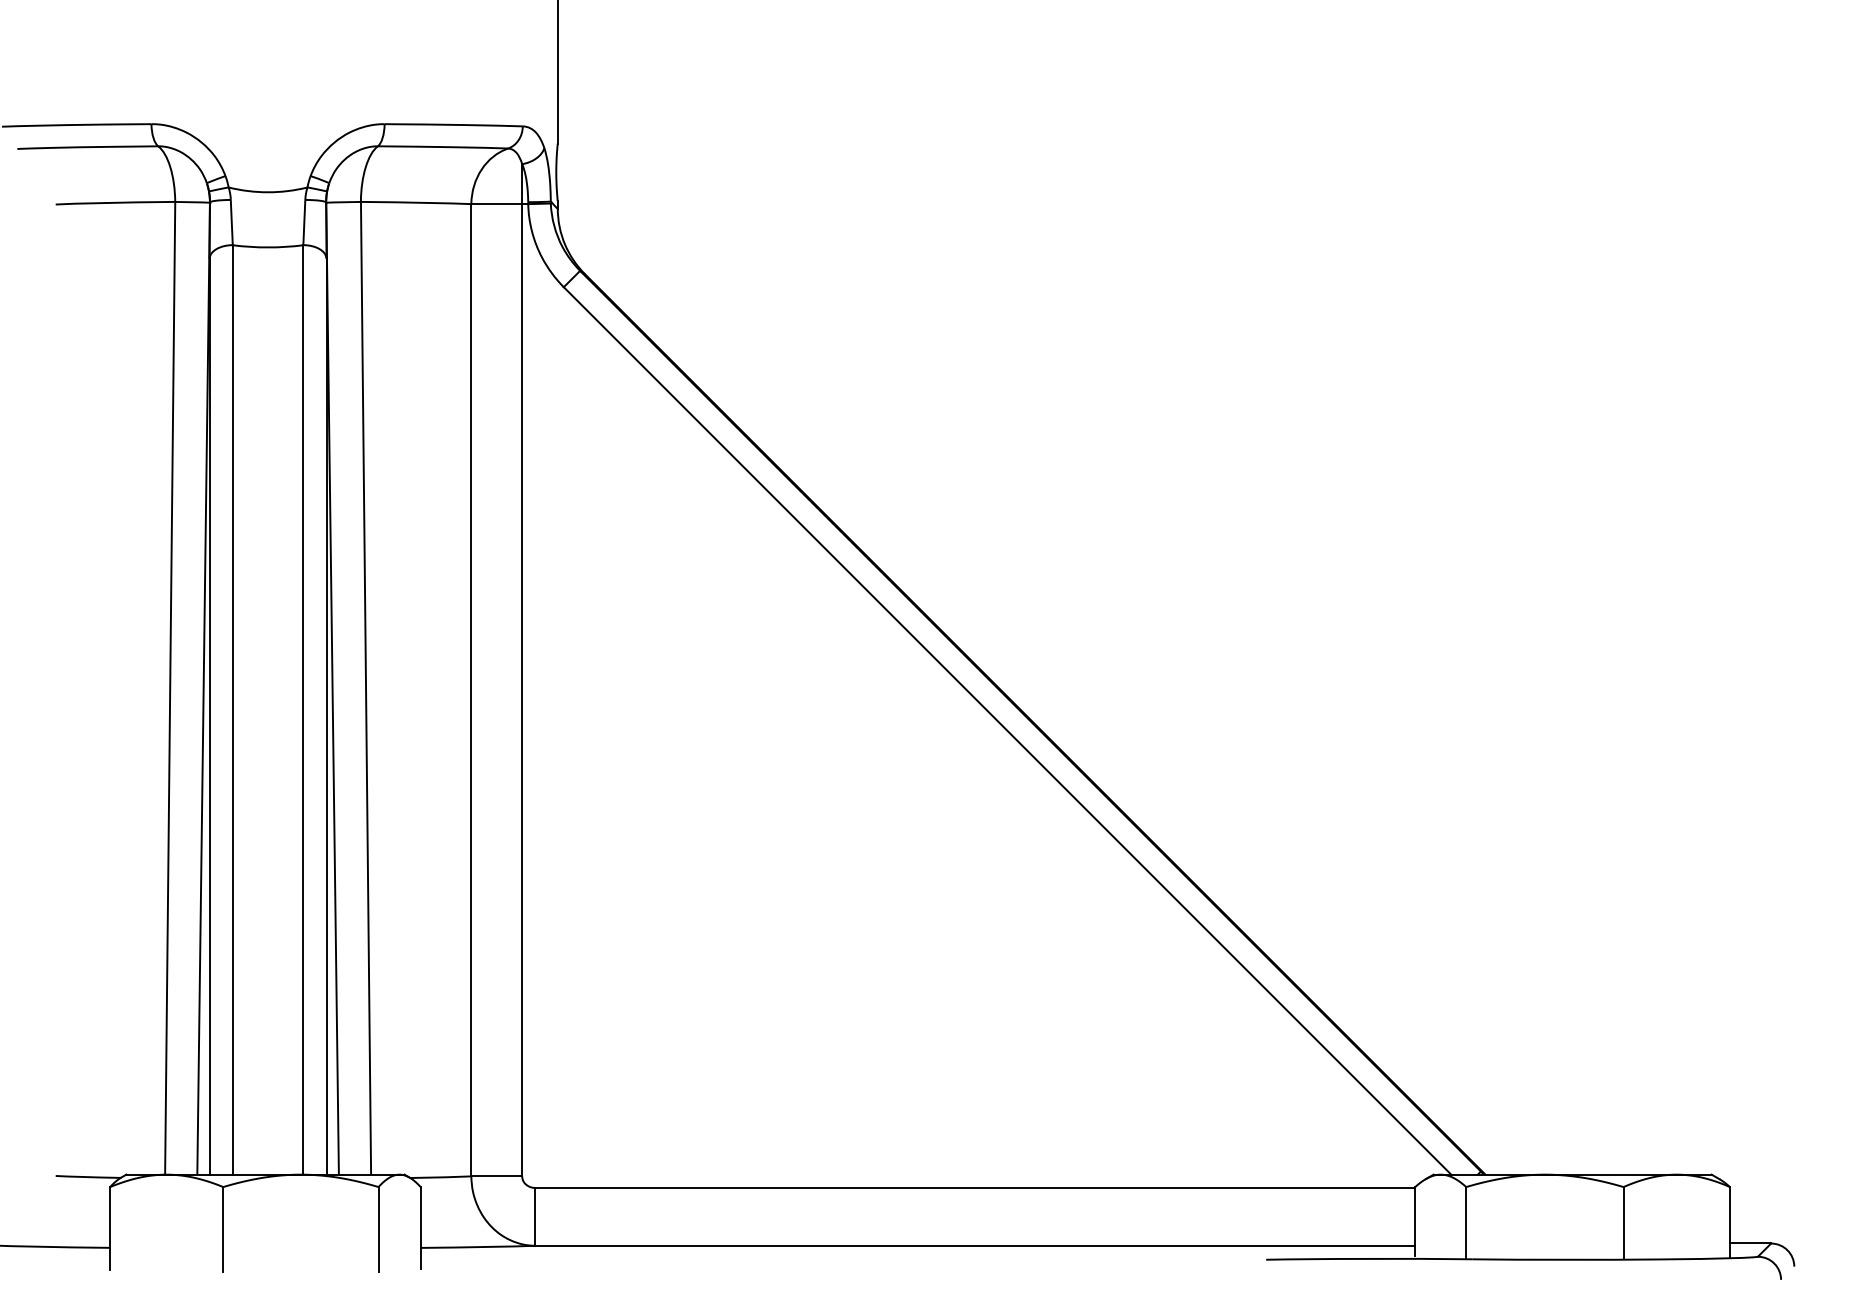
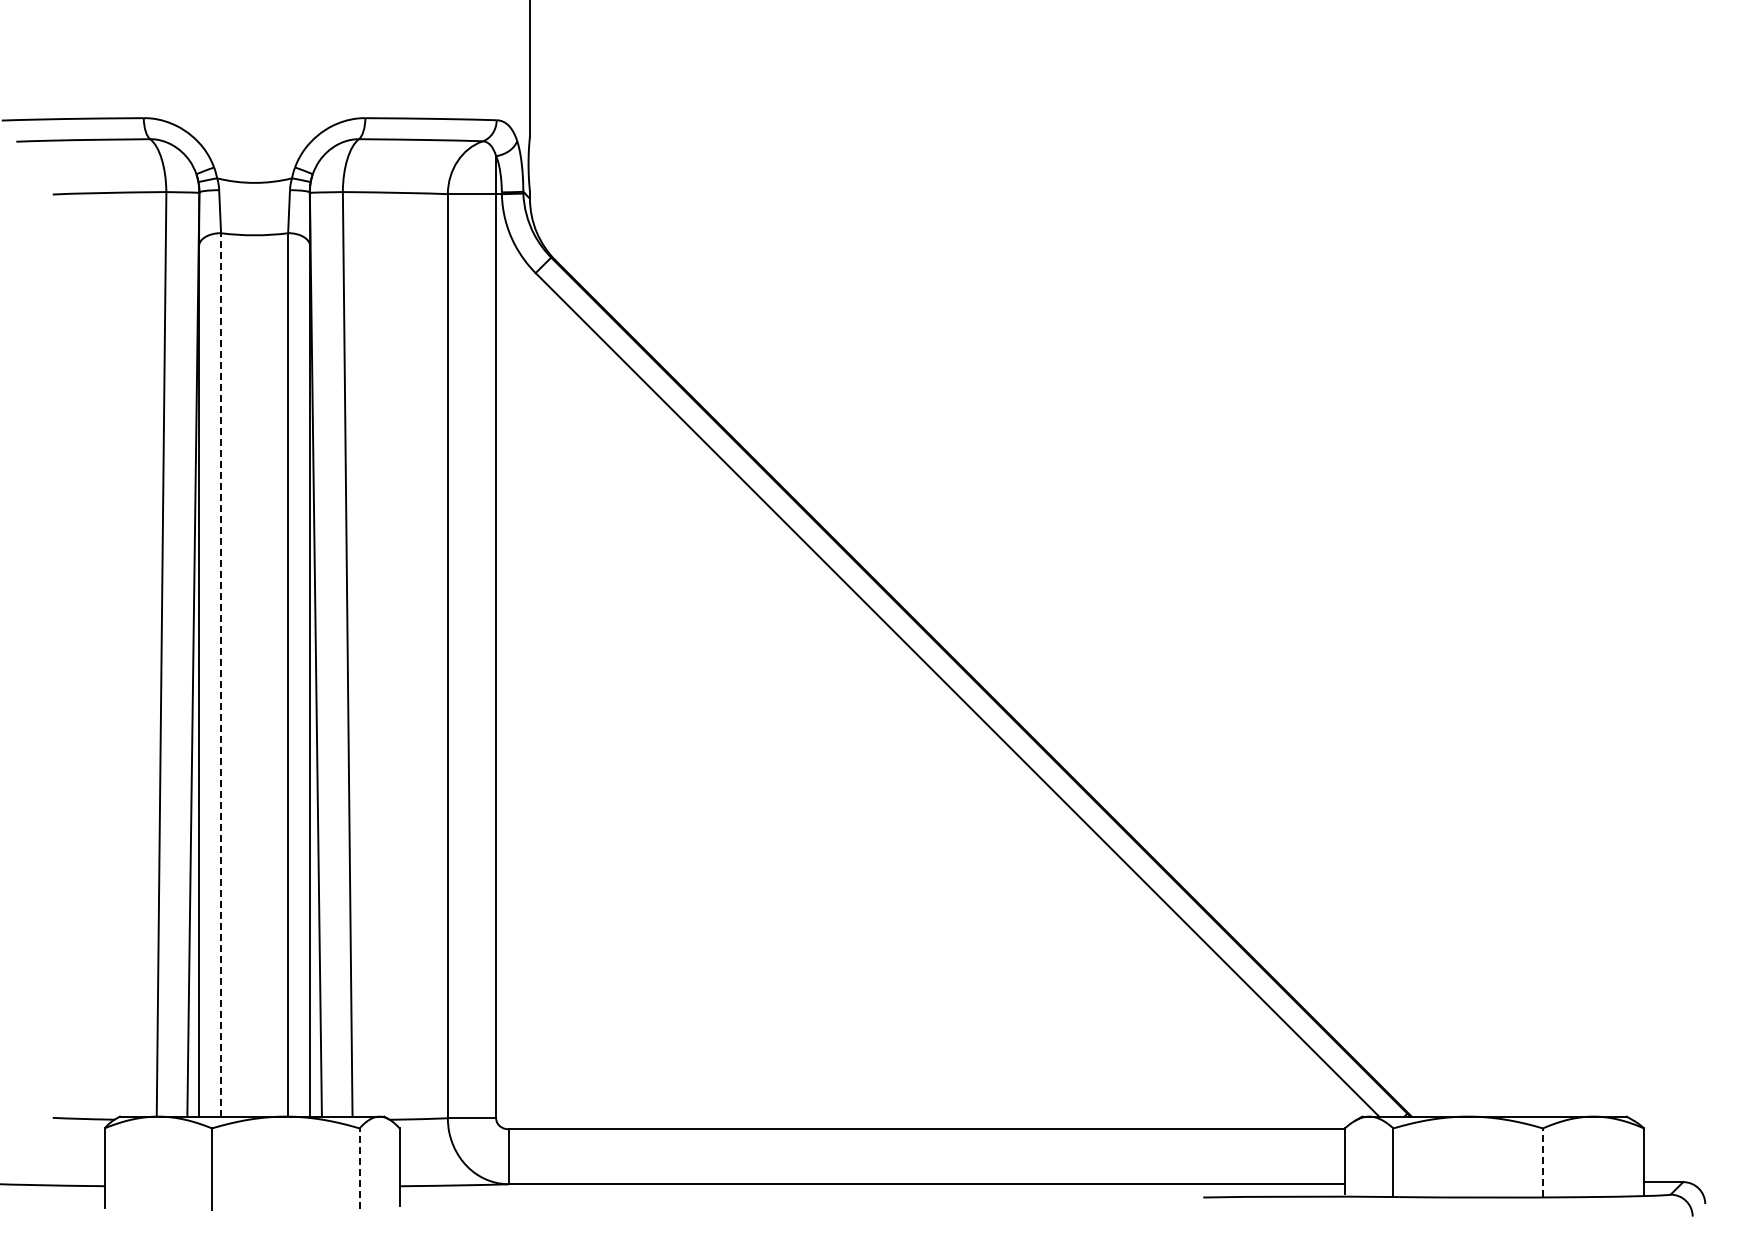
line: (233, 709) -> (221, 674), solid -> dashed
line: (1623, 1222) -> (1542, 1162), solid -> dashed
line: (378, 1229) -> (359, 1168), solid -> dashed

